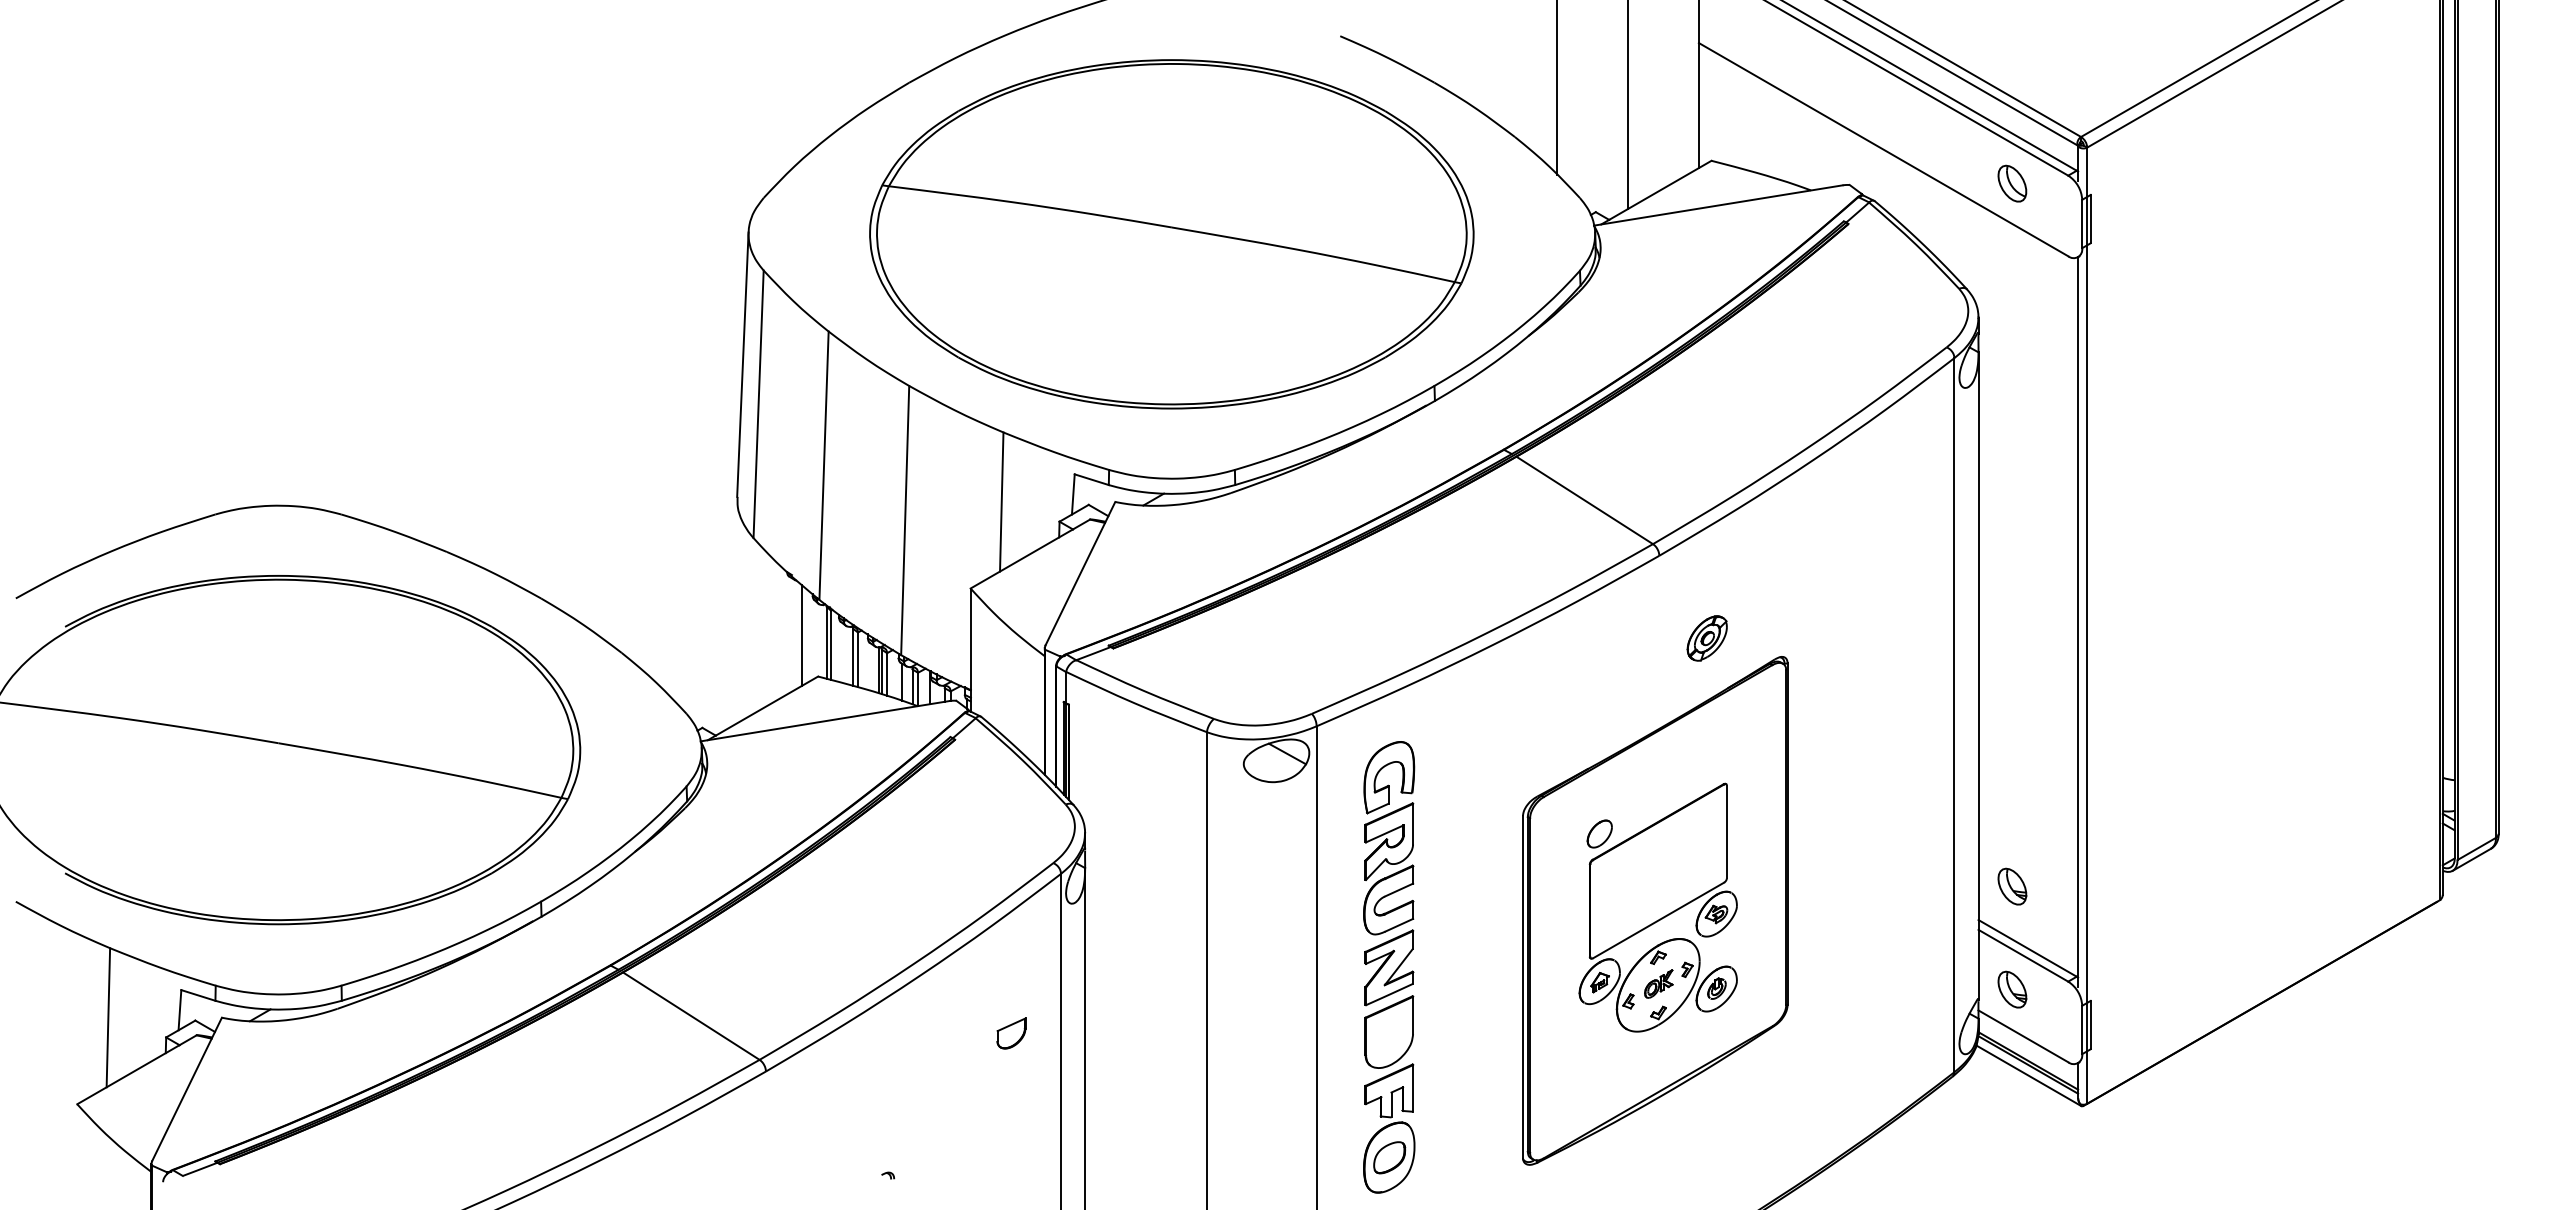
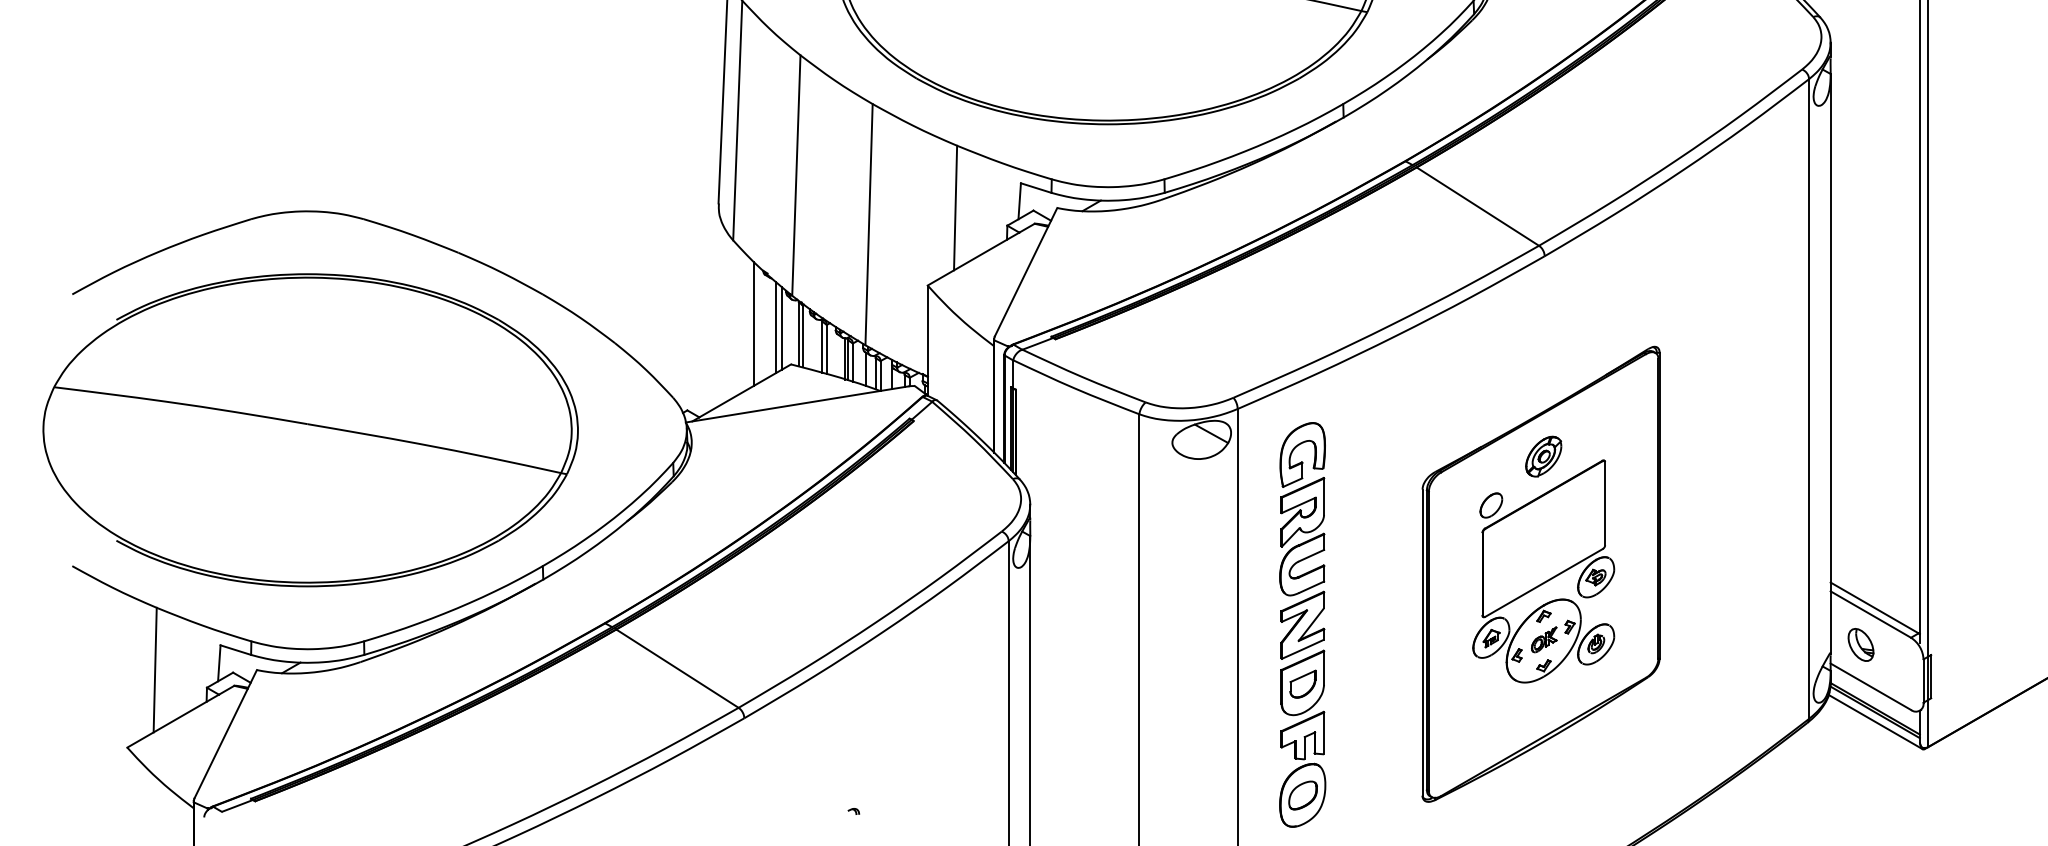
line: (776, 631) -> (753, 324), added
line: (807, 635) -> (781, 327), added
part: (1706, 638) -> (1543, 456), moved
part: (2012, 886) -> (1861, 552), removed
part: (1011, 1033) -> (1302, 684), moved

